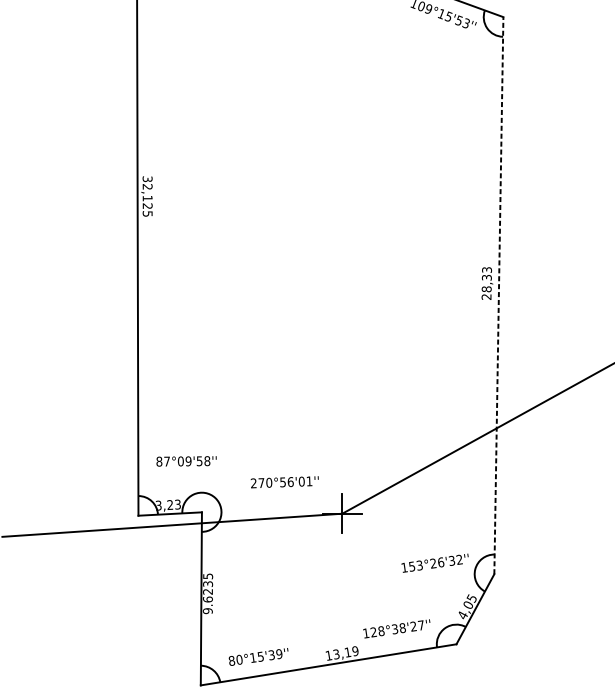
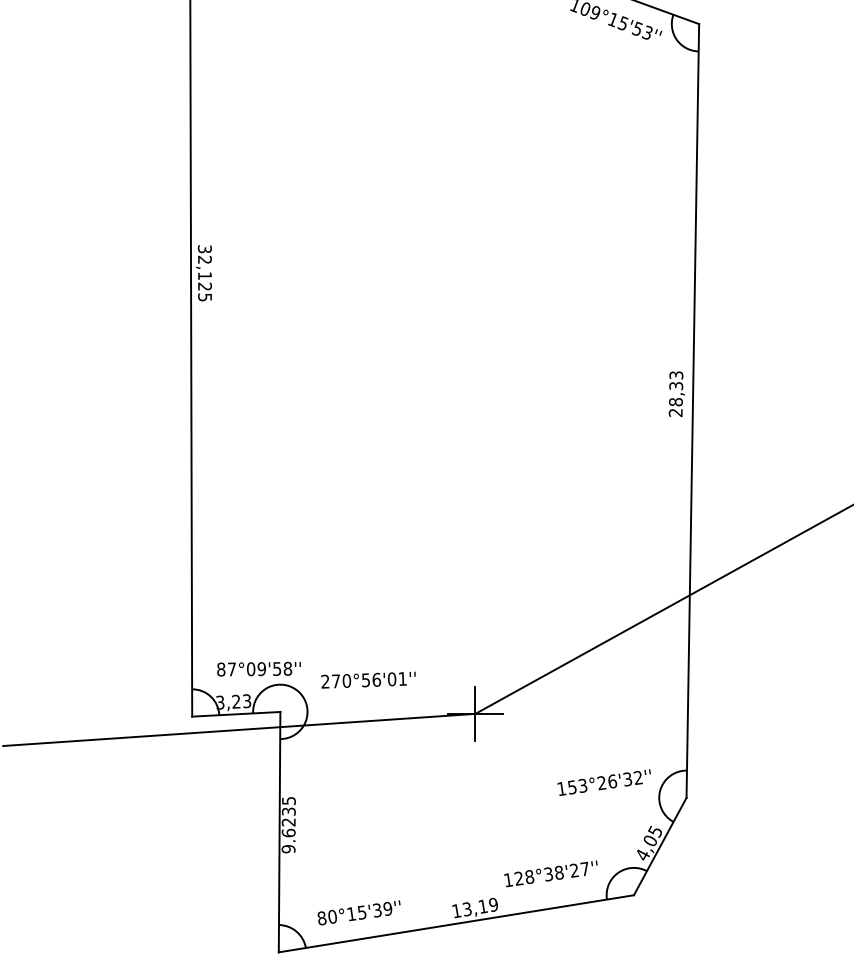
line: (498, 296) -> (692, 411), dashed -> solid
text: (186, 460) -> (258, 668), moved
text: (284, 481) -> (368, 679), moved

